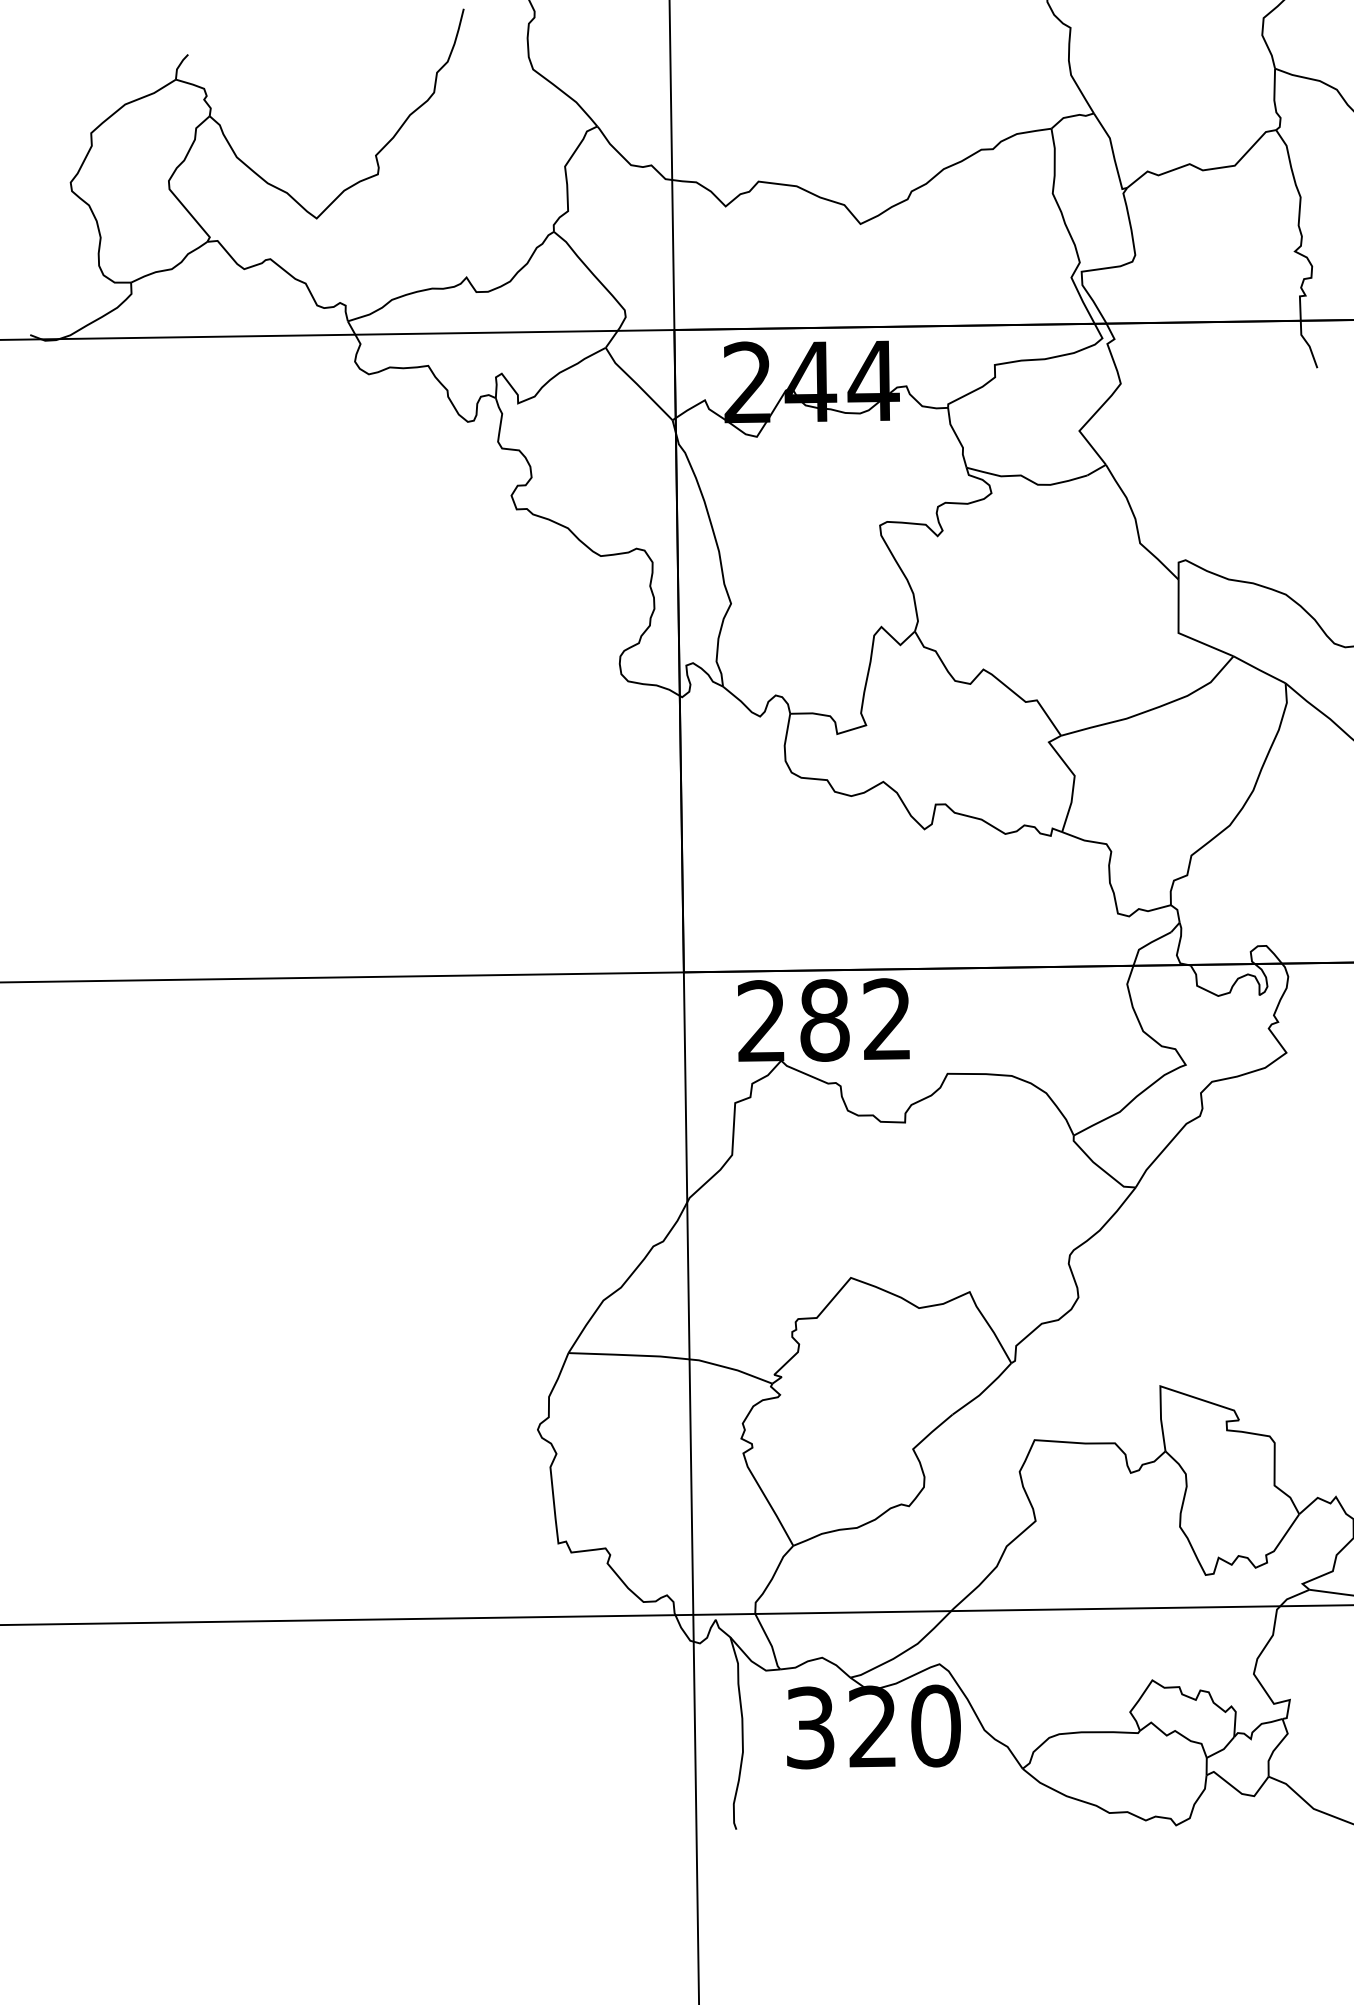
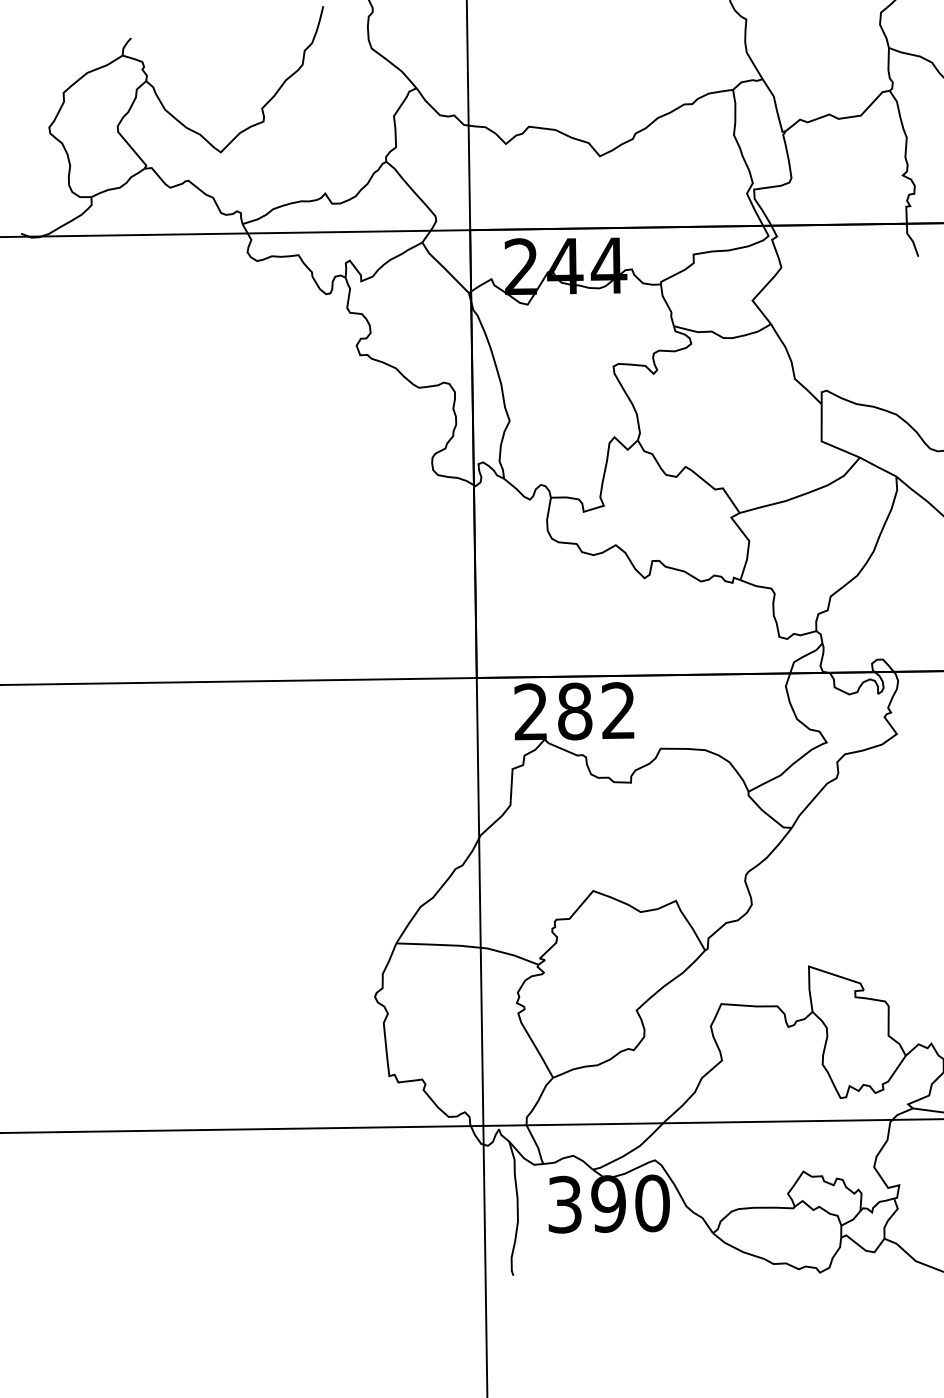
text: (872, 1726) -> (608, 1203), 320 -> 390

